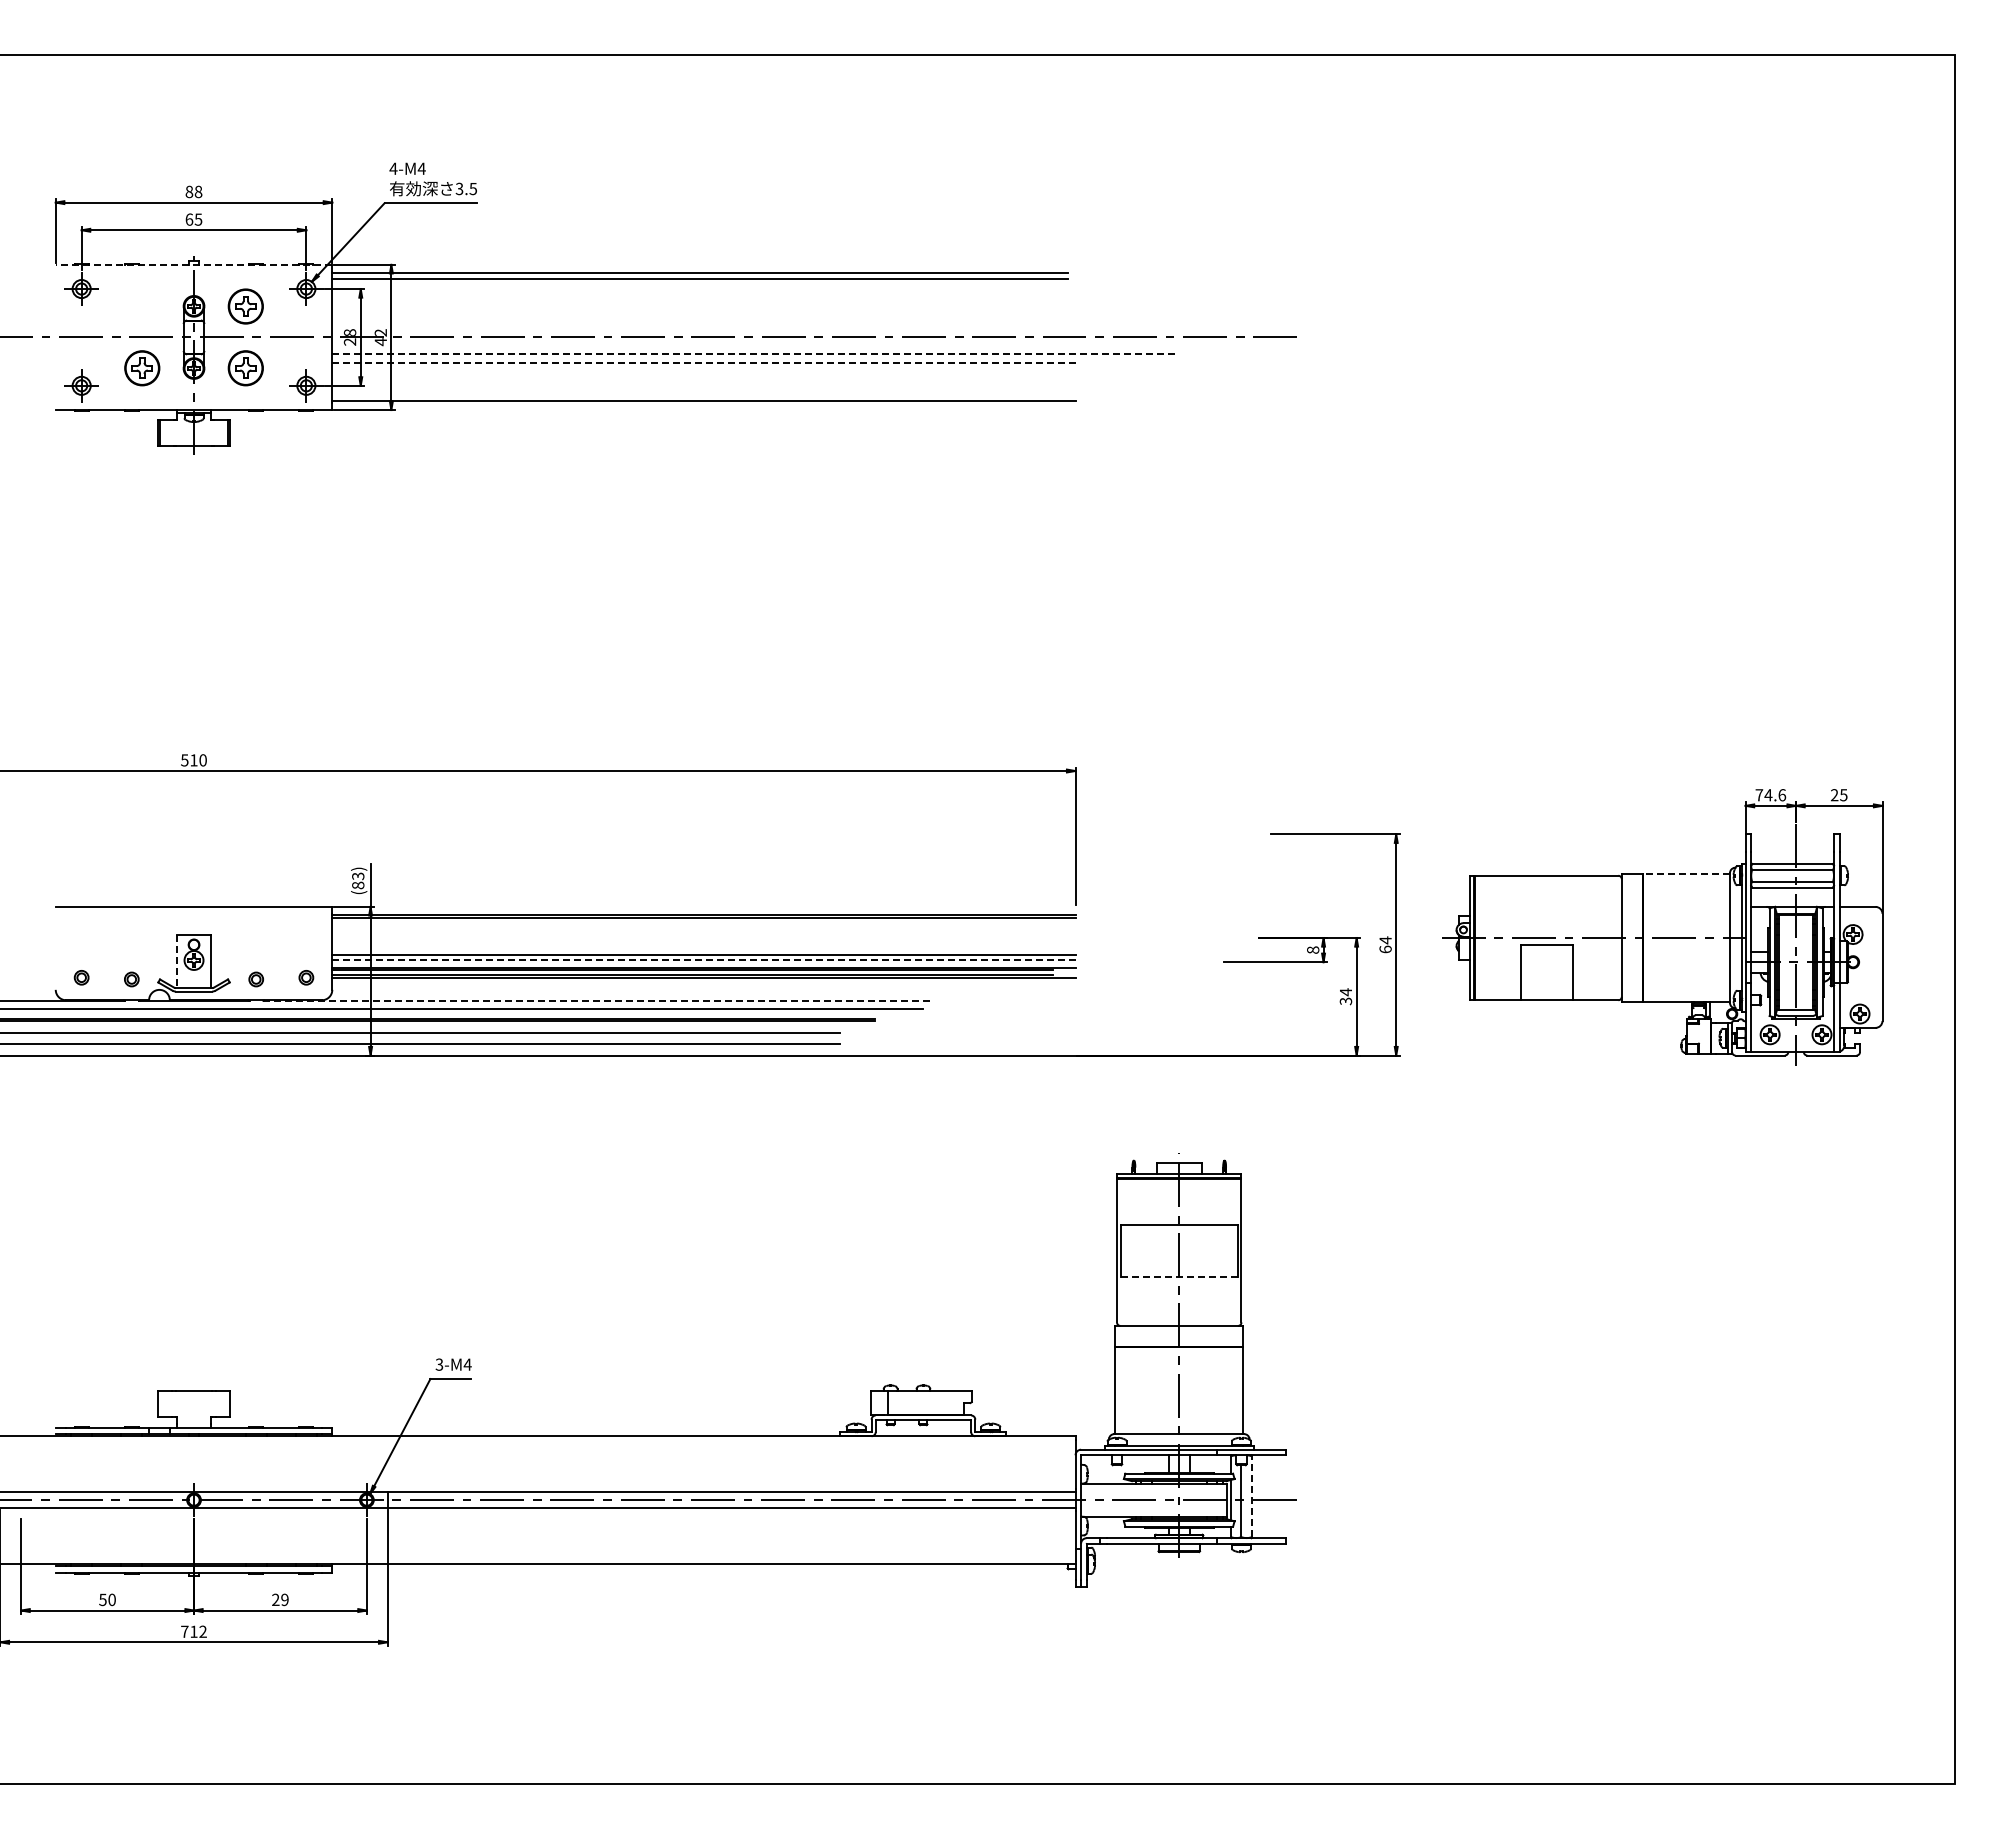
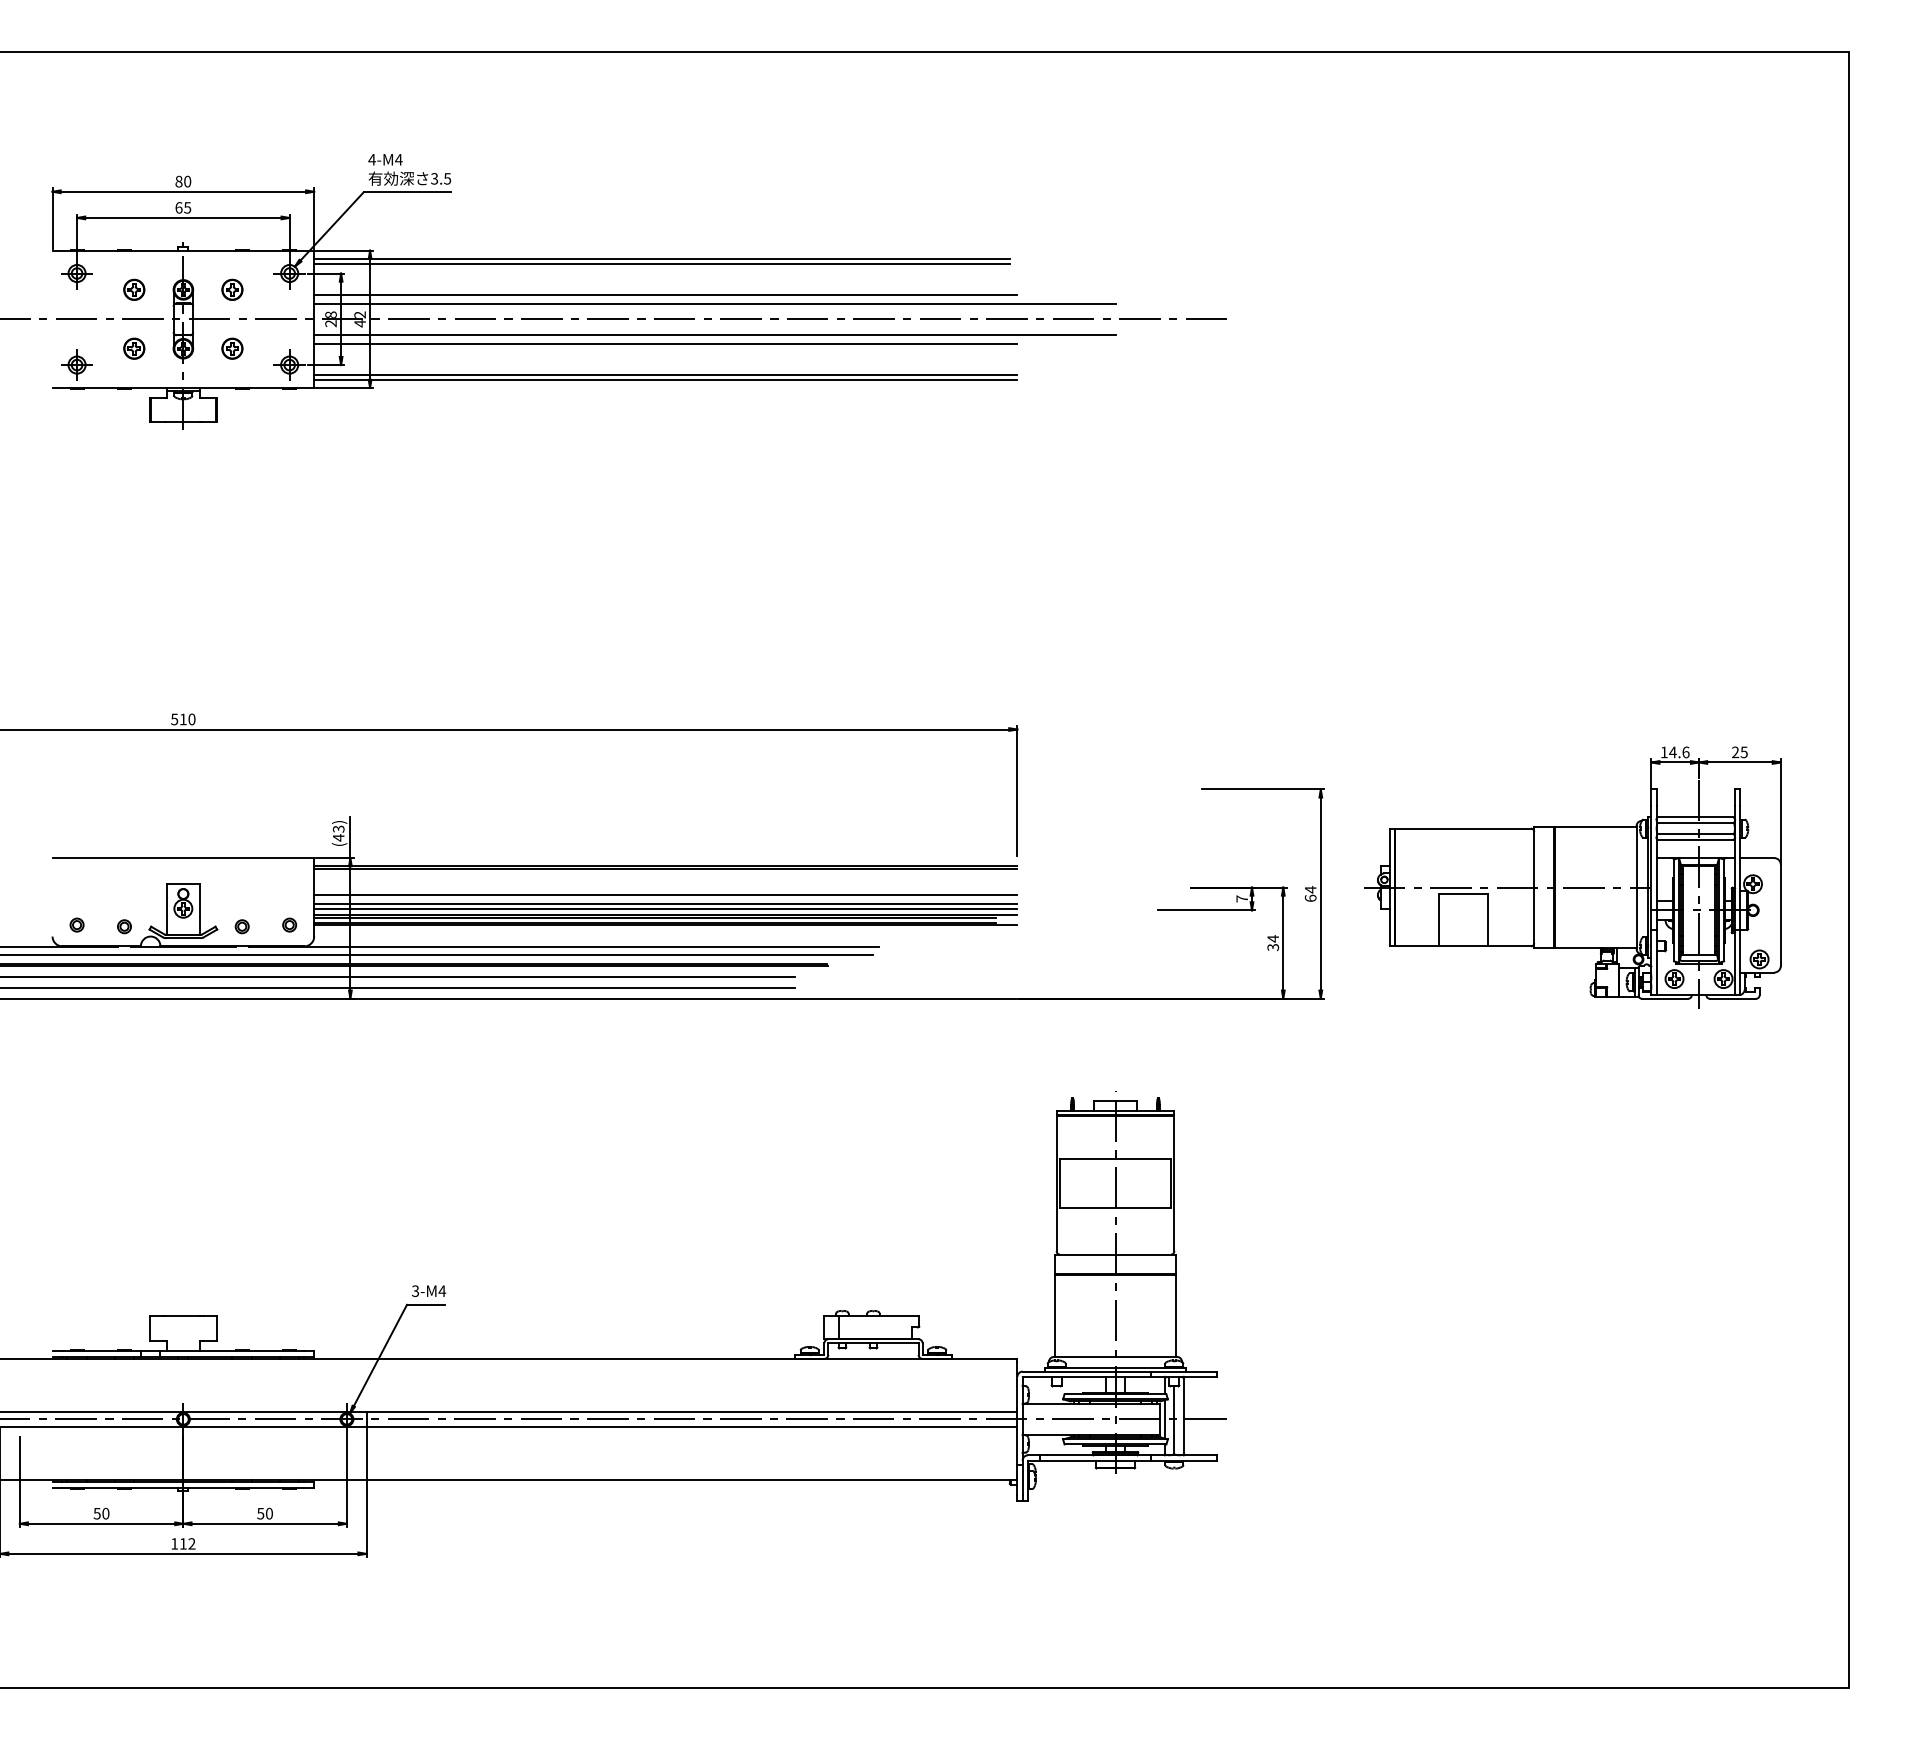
text: (198, 191) -> (187, 181), 88 -> 80
line: (193, 264) -> (182, 250), dashed -> solid
part: (141, 305) -> (133, 289), added
part: (245, 305) -> (232, 289), size x0.62
line: (703, 311) -> (665, 294), added
line: (755, 320) -> (714, 303), added
line: (756, 354) -> (715, 335), dashed -> solid
line: (703, 363) -> (665, 343), dashed -> solid
part: (141, 368) -> (133, 348), size x0.62
part: (245, 368) -> (232, 348), size x0.62
line: (703, 396) -> (665, 375), added
text: (1759, 795) -> (1664, 752), 74.6 -> 14.6
line: (1686, 874) -> (1595, 827), dashed -> solid
text: (358, 885) -> (338, 837), (83) -> (43)
line: (703, 946) -> (665, 895), added
text: (1313, 949) -> (1242, 898), 8 -> 7
line: (703, 960) -> (665, 908), dashed -> solid
line: (176, 961) -> (166, 909), dashed -> solid
line: (595, 1000) -> (563, 946), dashed -> solid
line: (1179, 1276) -> (1115, 1207), dashed -> solid
line: (1251, 1496) -> (1183, 1415), dashed -> solid
text: (280, 1599) -> (265, 1513), 29 -> 50
text: (184, 1631) -> (174, 1543), 712 -> 112

